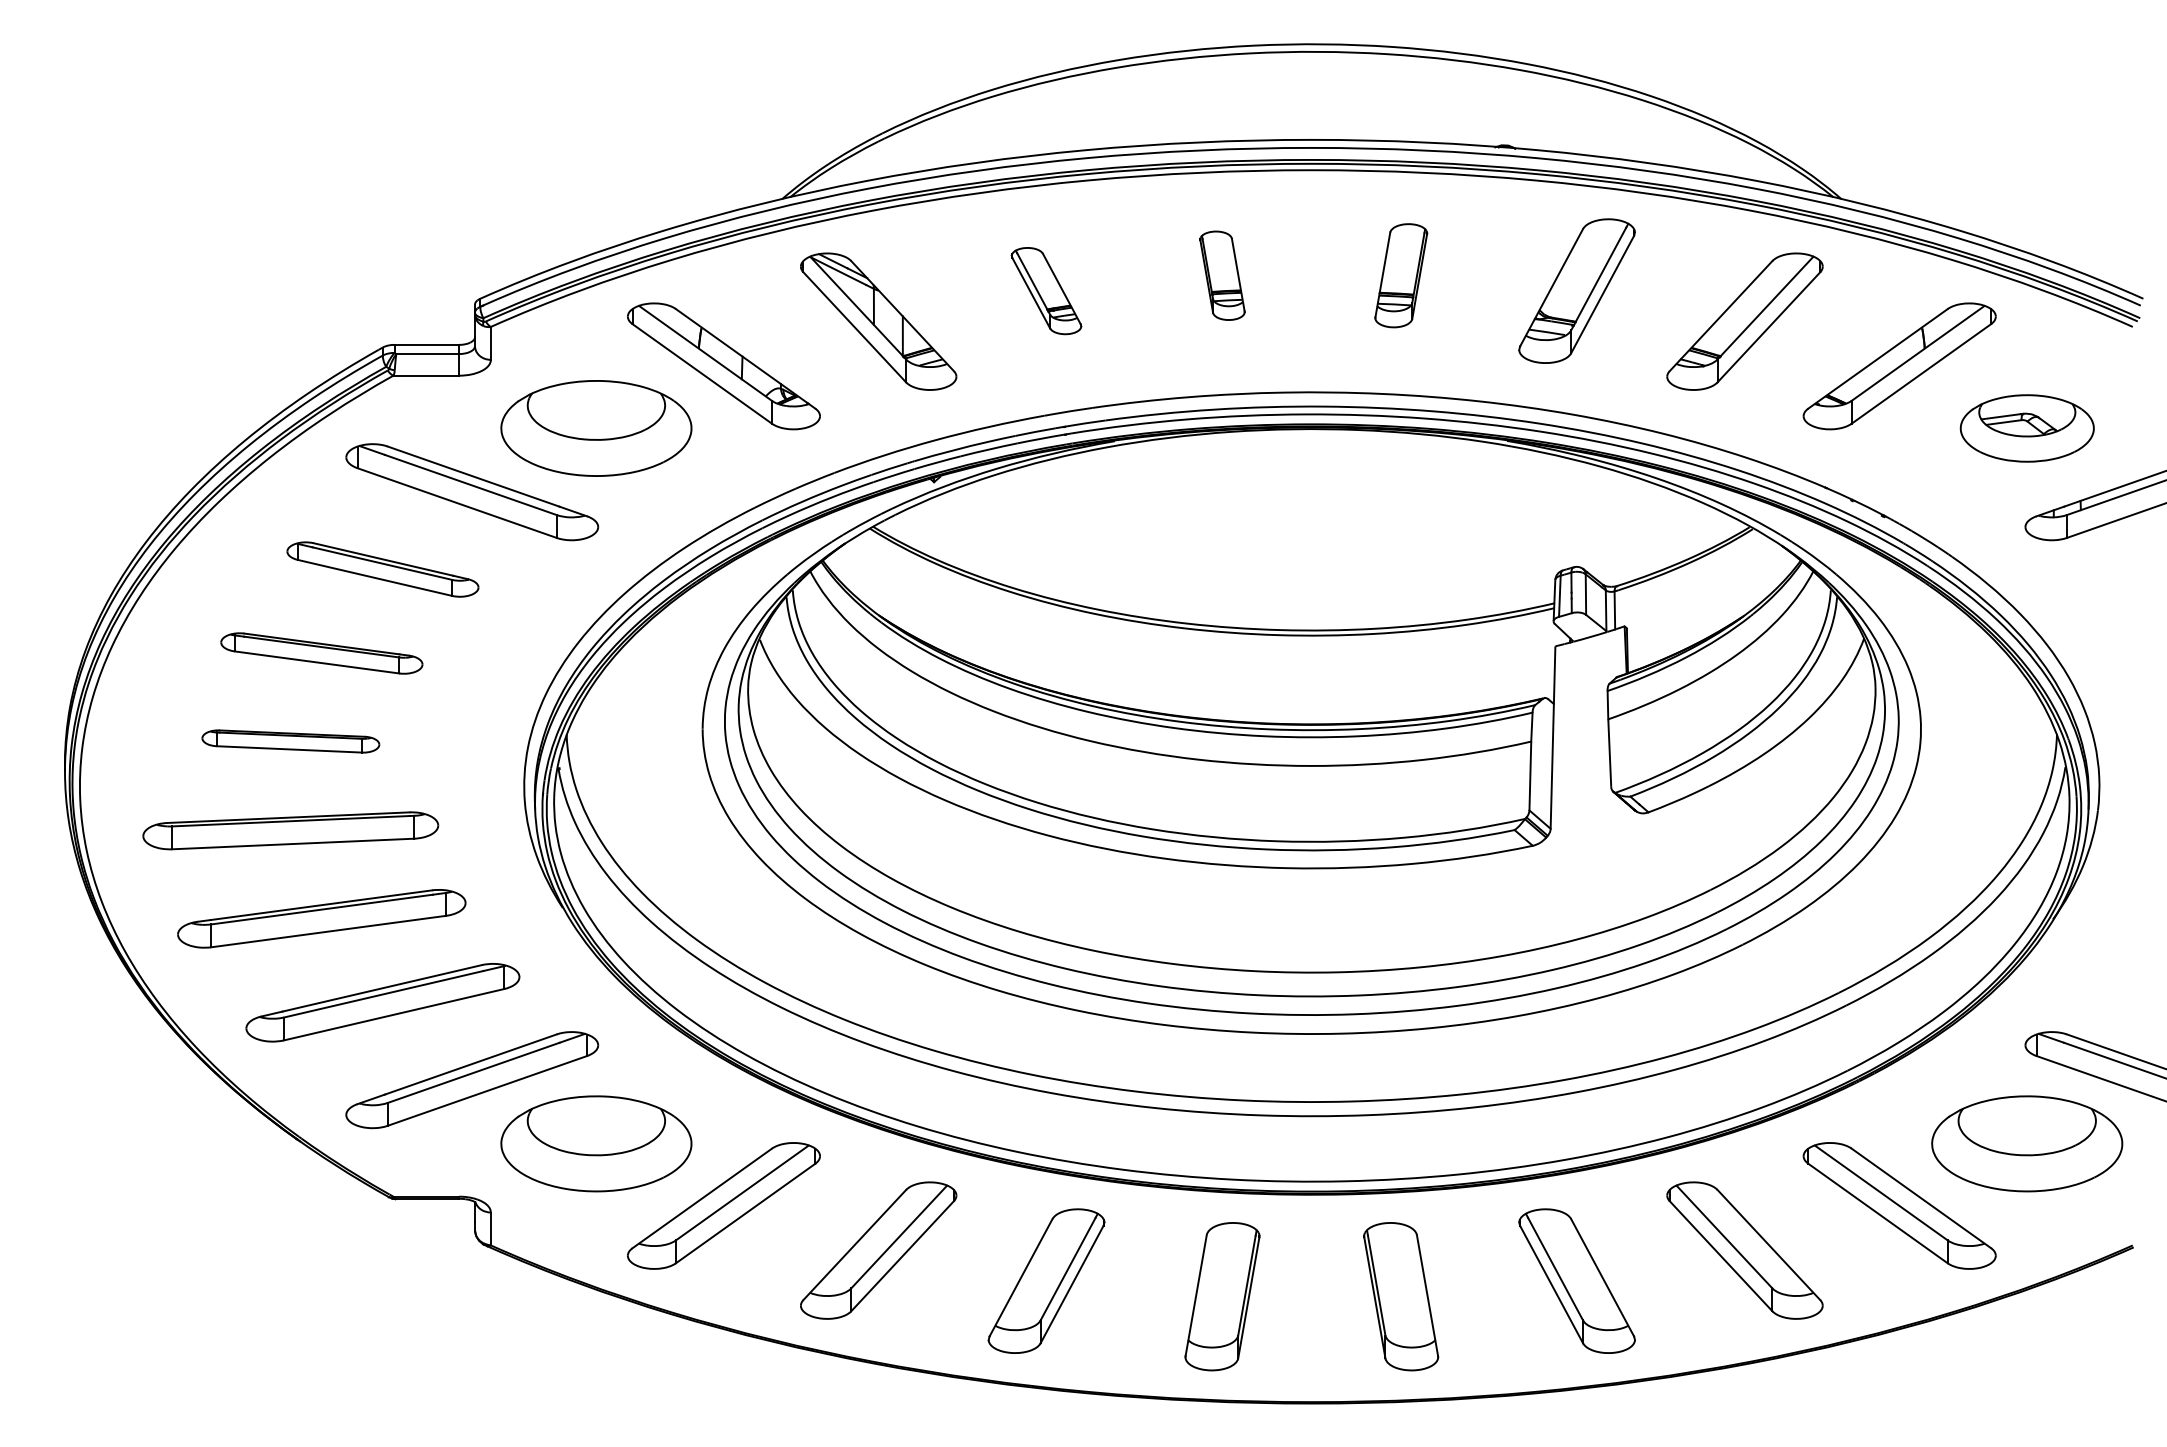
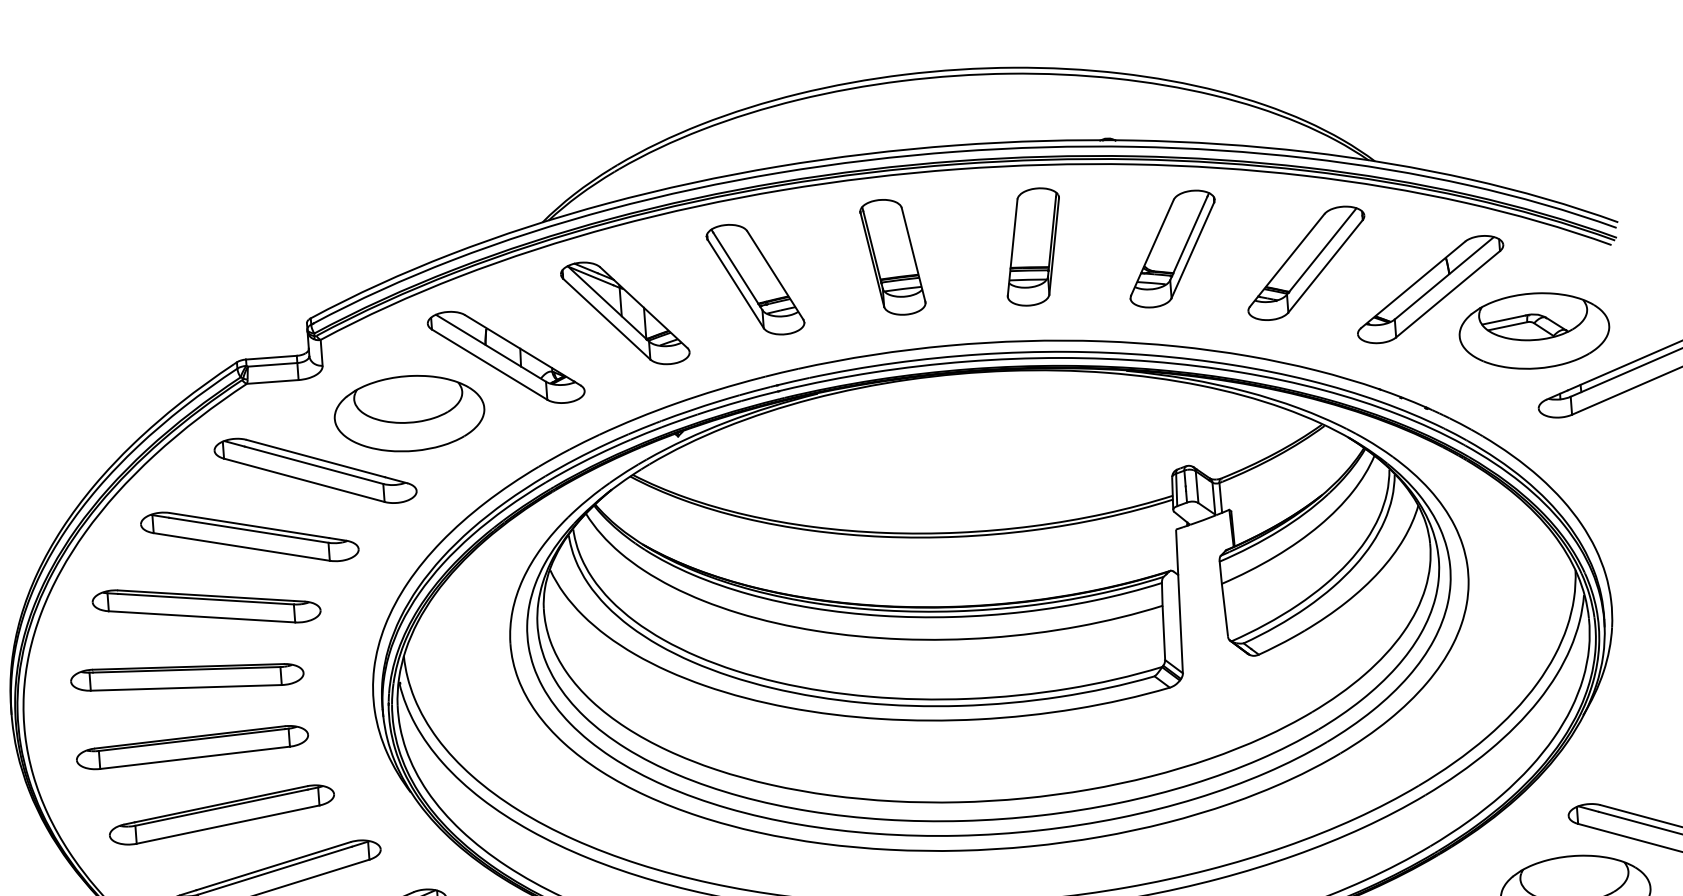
part: (1222, 275) -> (892, 257), size x1.67
part: (1401, 275) -> (1033, 246), size x1.43
part: (1046, 290) -> (755, 279), size x1.67
part: (2027, 428) -> (1534, 331), size x1.43
part: (382, 569) -> (249, 536), size x1.43
part: (321, 653) -> (206, 606), size x1.43
part: (290, 741) -> (187, 677), size x1.67

